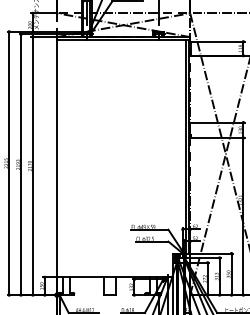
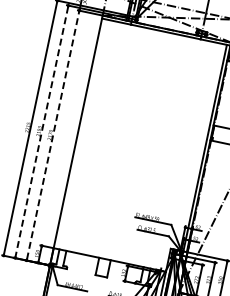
line: (21, 165) -> (42, 132), solid -> dashed
line: (32, 166) -> (52, 135), solid -> dashed

